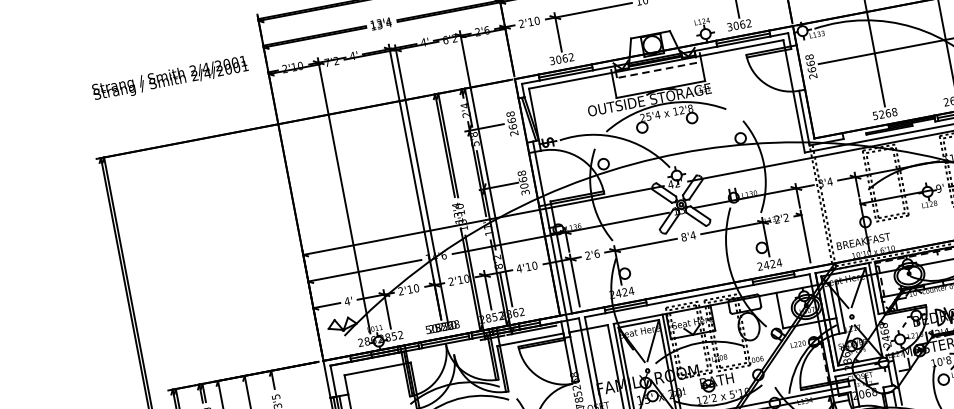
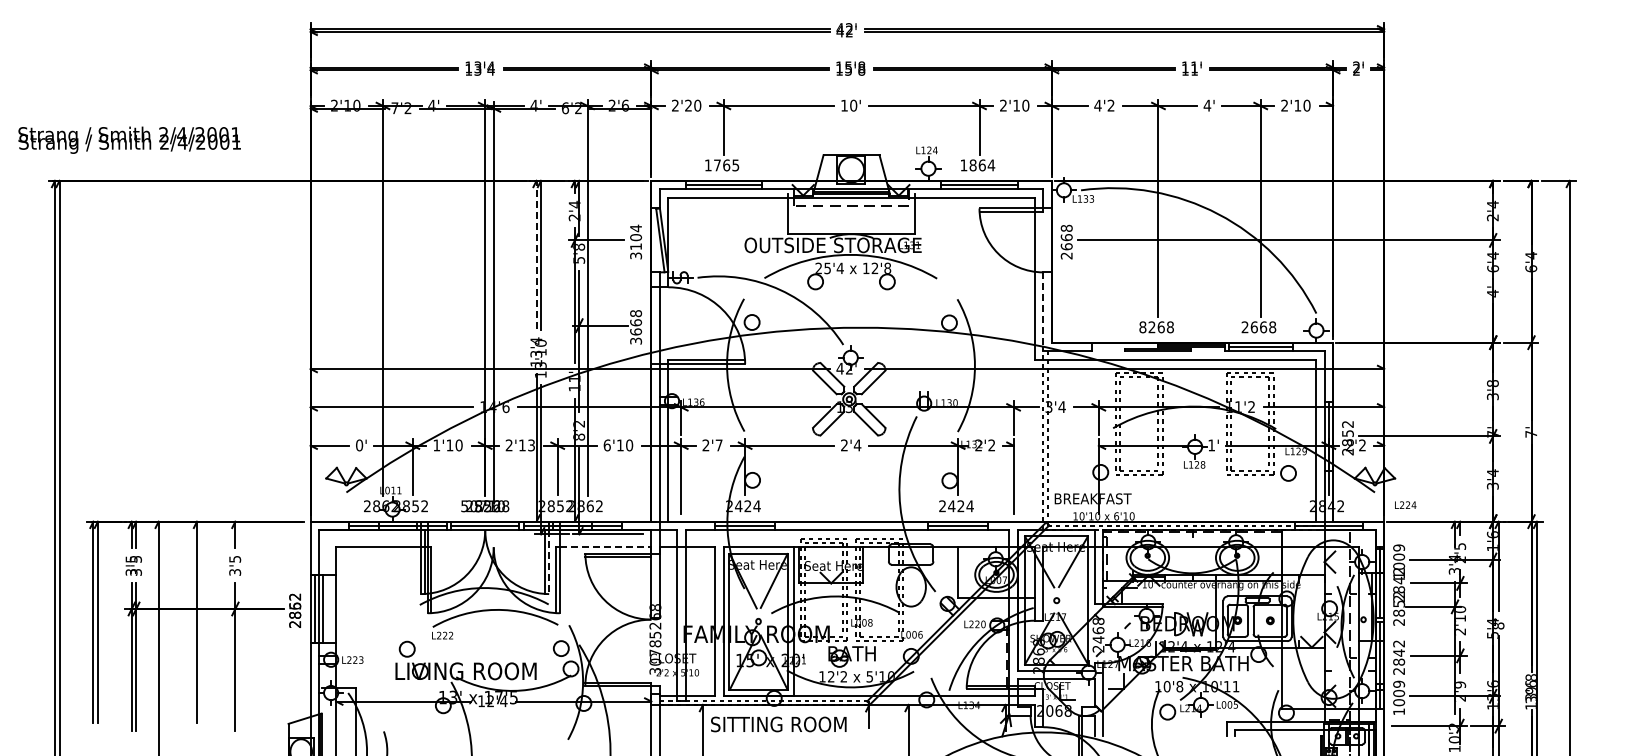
text: (530, 21) -> (688, 105), 2'10 -> 2'20
text: (739, 25) -> (977, 165), 3062 -> 1864
text: (561, 59) -> (721, 165), 3062 -> 1765
text: (170, 78) -> (129, 139), moved
text: (875, 115) -> (1142, 327), 5268 -> 8268
line: (804, 118) -> (1043, 312), solid -> dashed
text: (512, 123) -> (636, 241), 2668 -> 3104
line: (444, 145) -> (536, 254), solid -> dashed
text: (523, 185) -> (635, 331), 3068 -> 3668
text: (938, 188) -> (1211, 445), 9' -> 1'
text: (684, 237) -> (844, 445), 8'4 -> 2'4
text: (596, 254) -> (718, 445), 2'6 -> 2'7
text: (518, 268) -> (606, 445), 4'10 -> 6'10
text: (466, 278) -> (531, 445), 2'10 -> 2'13
text: (400, 291) -> (436, 445), 2'10 -> 1'10
text: (347, 301) -> (359, 445), 4' -> 0'
line: (531, 339) -> (605, 547), solid -> dashed
line: (494, 357) -> (549, 562), solid -> dashed

